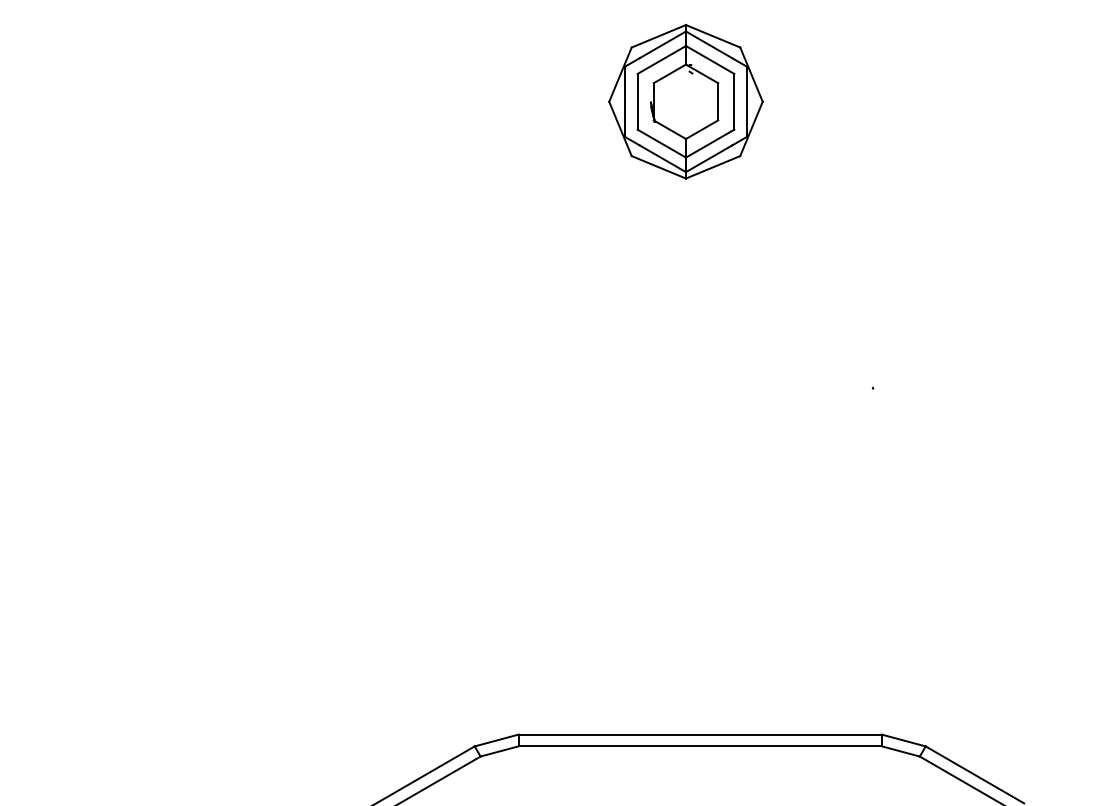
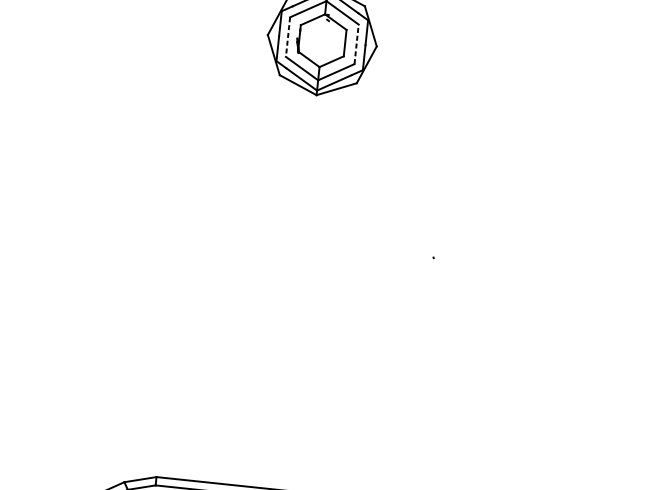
line: (637, 101) -> (287, 36), solid -> dashed
line: (734, 101) -> (356, 44), solid -> dashed

